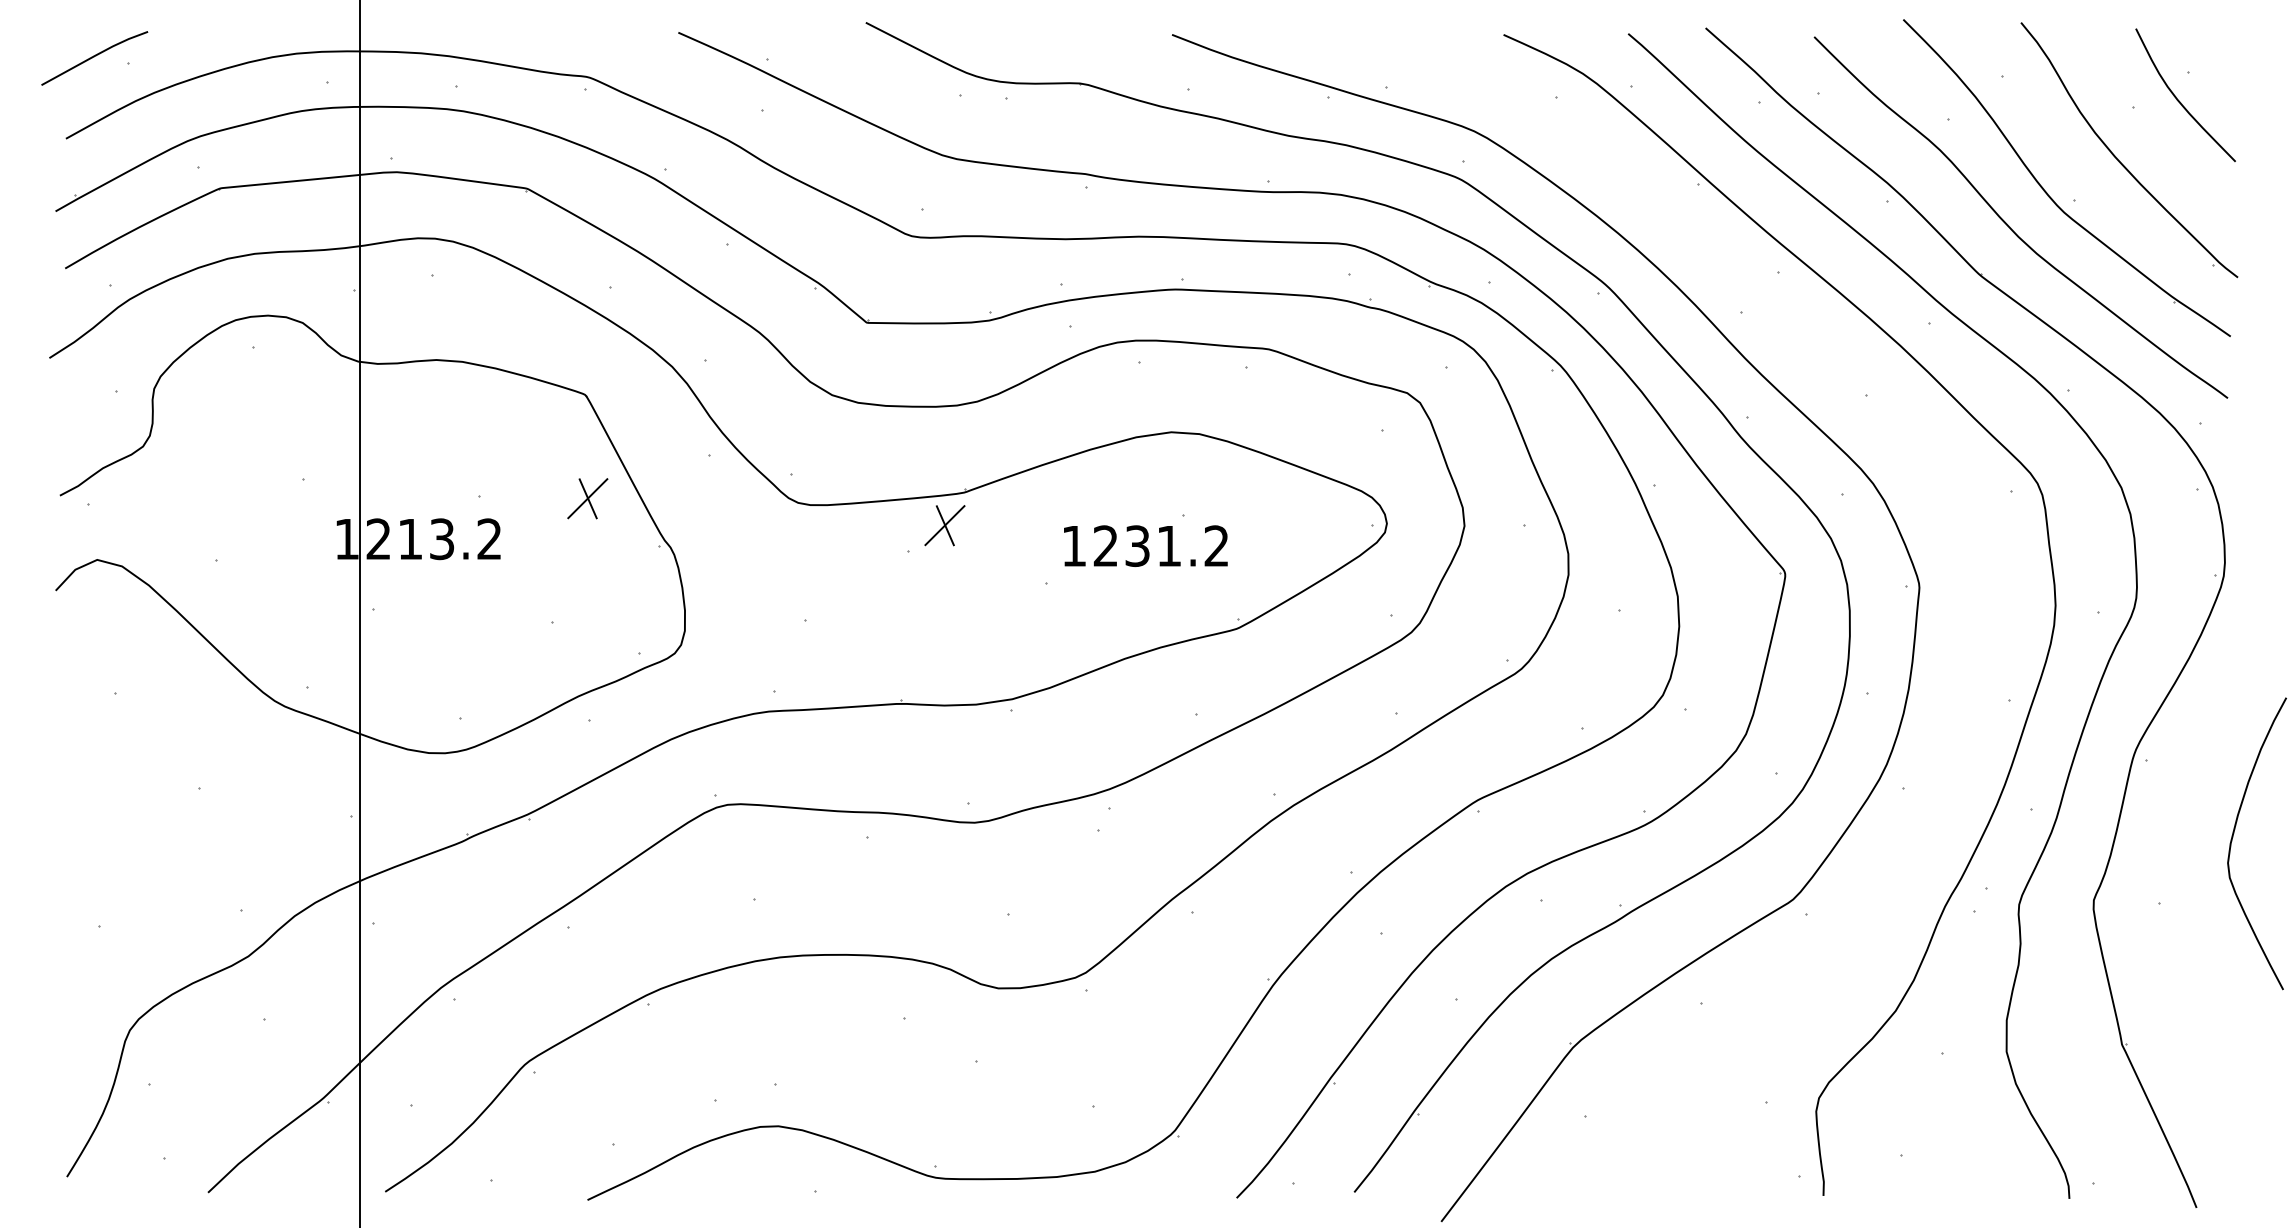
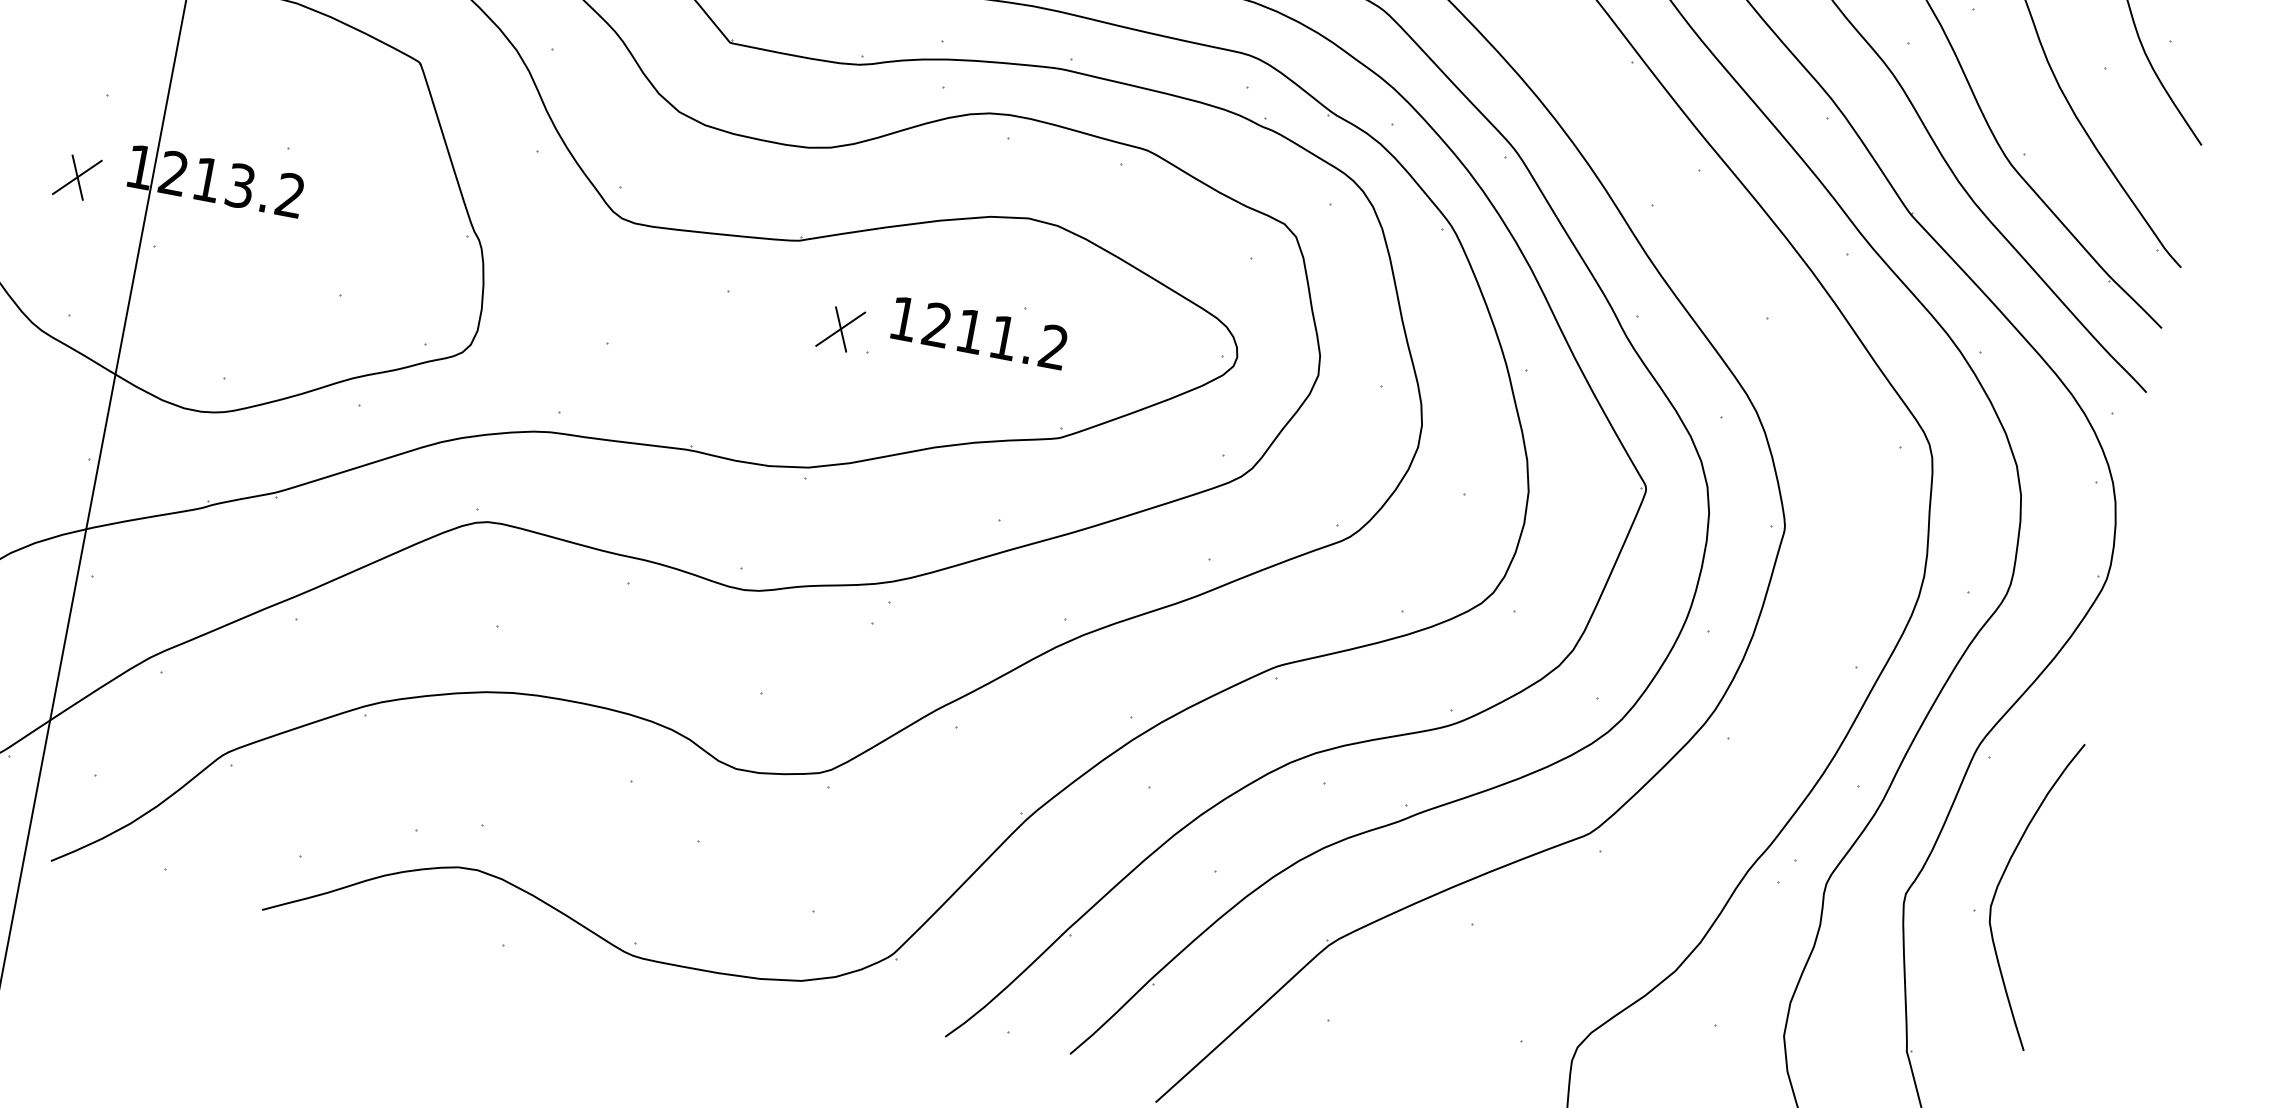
part: (587, 498) -> (77, 177), moved
part: (944, 525) -> (840, 329), moved
text: (1137, 546) -> (970, 331), 1231.2 -> 1211.2
curve: (2233, 837) -> (2001, 880), moved

